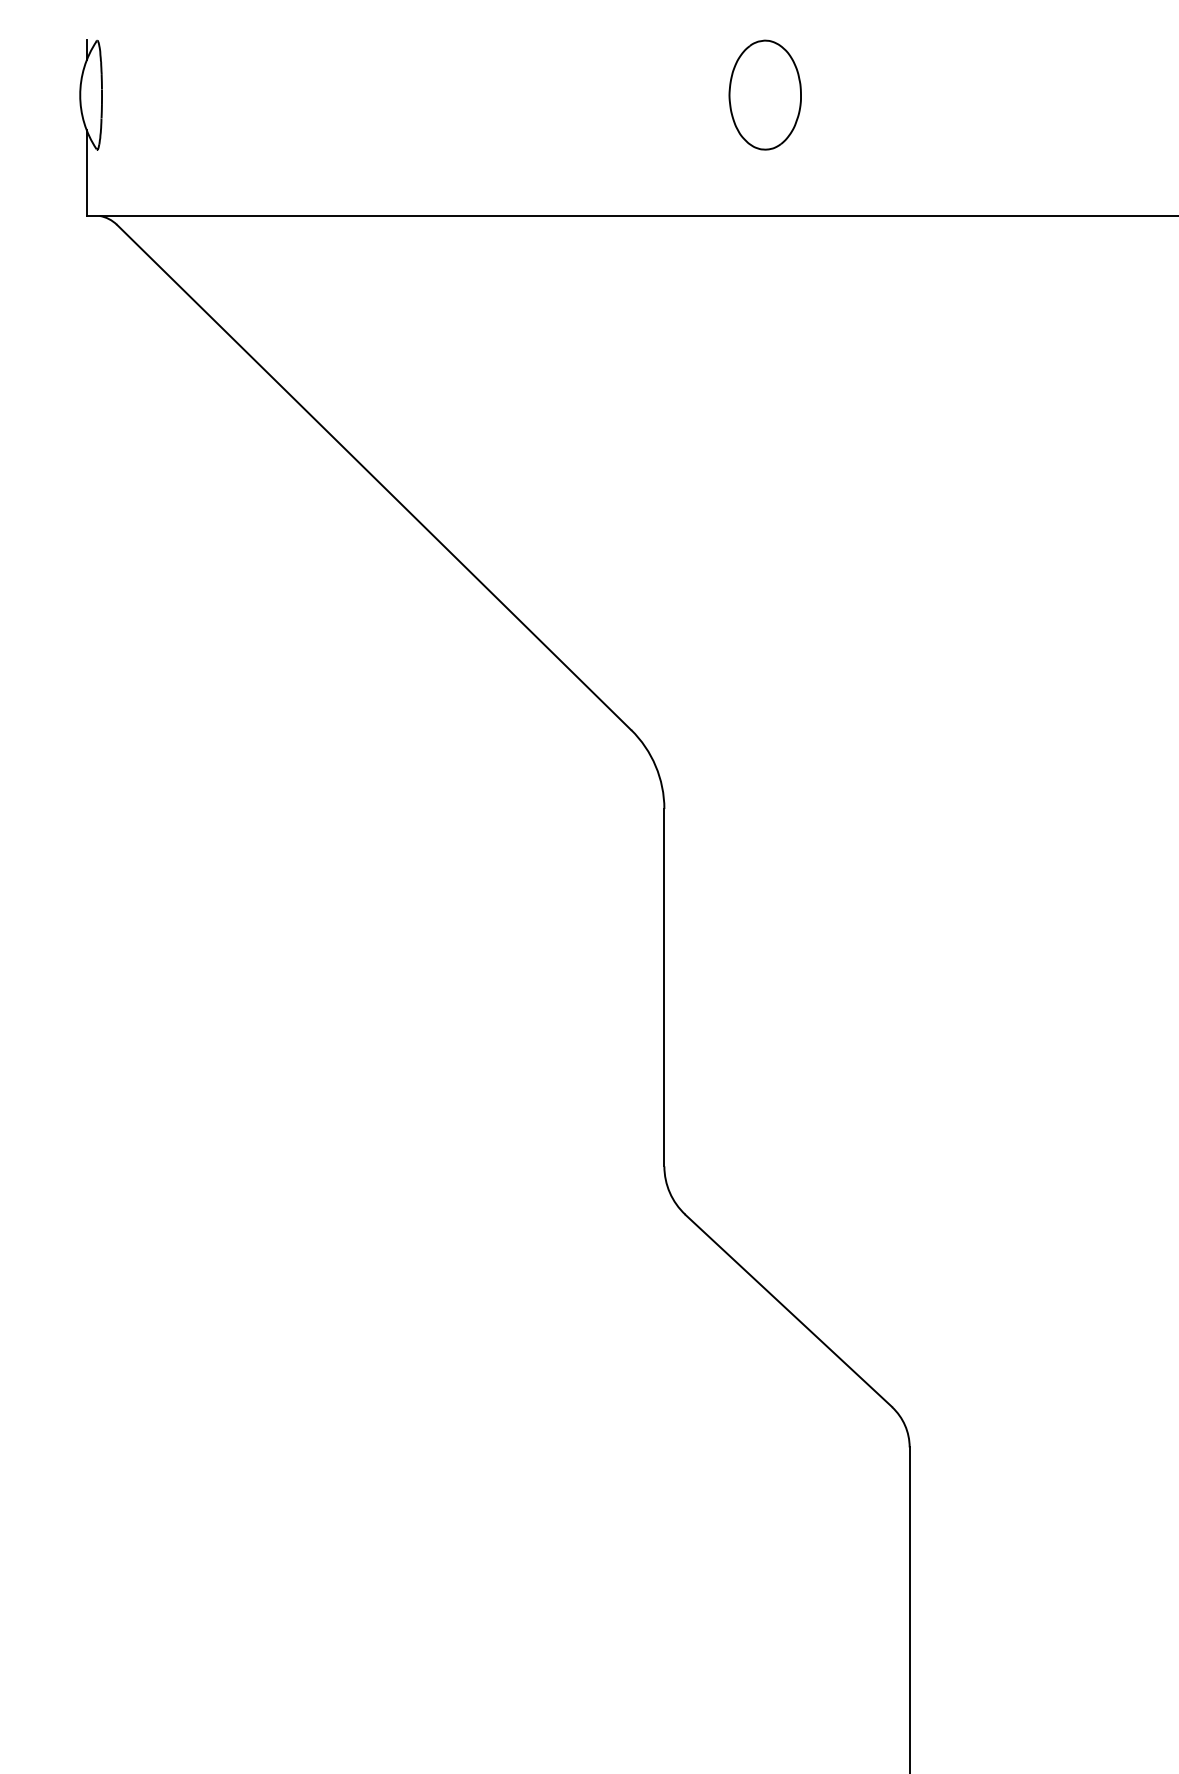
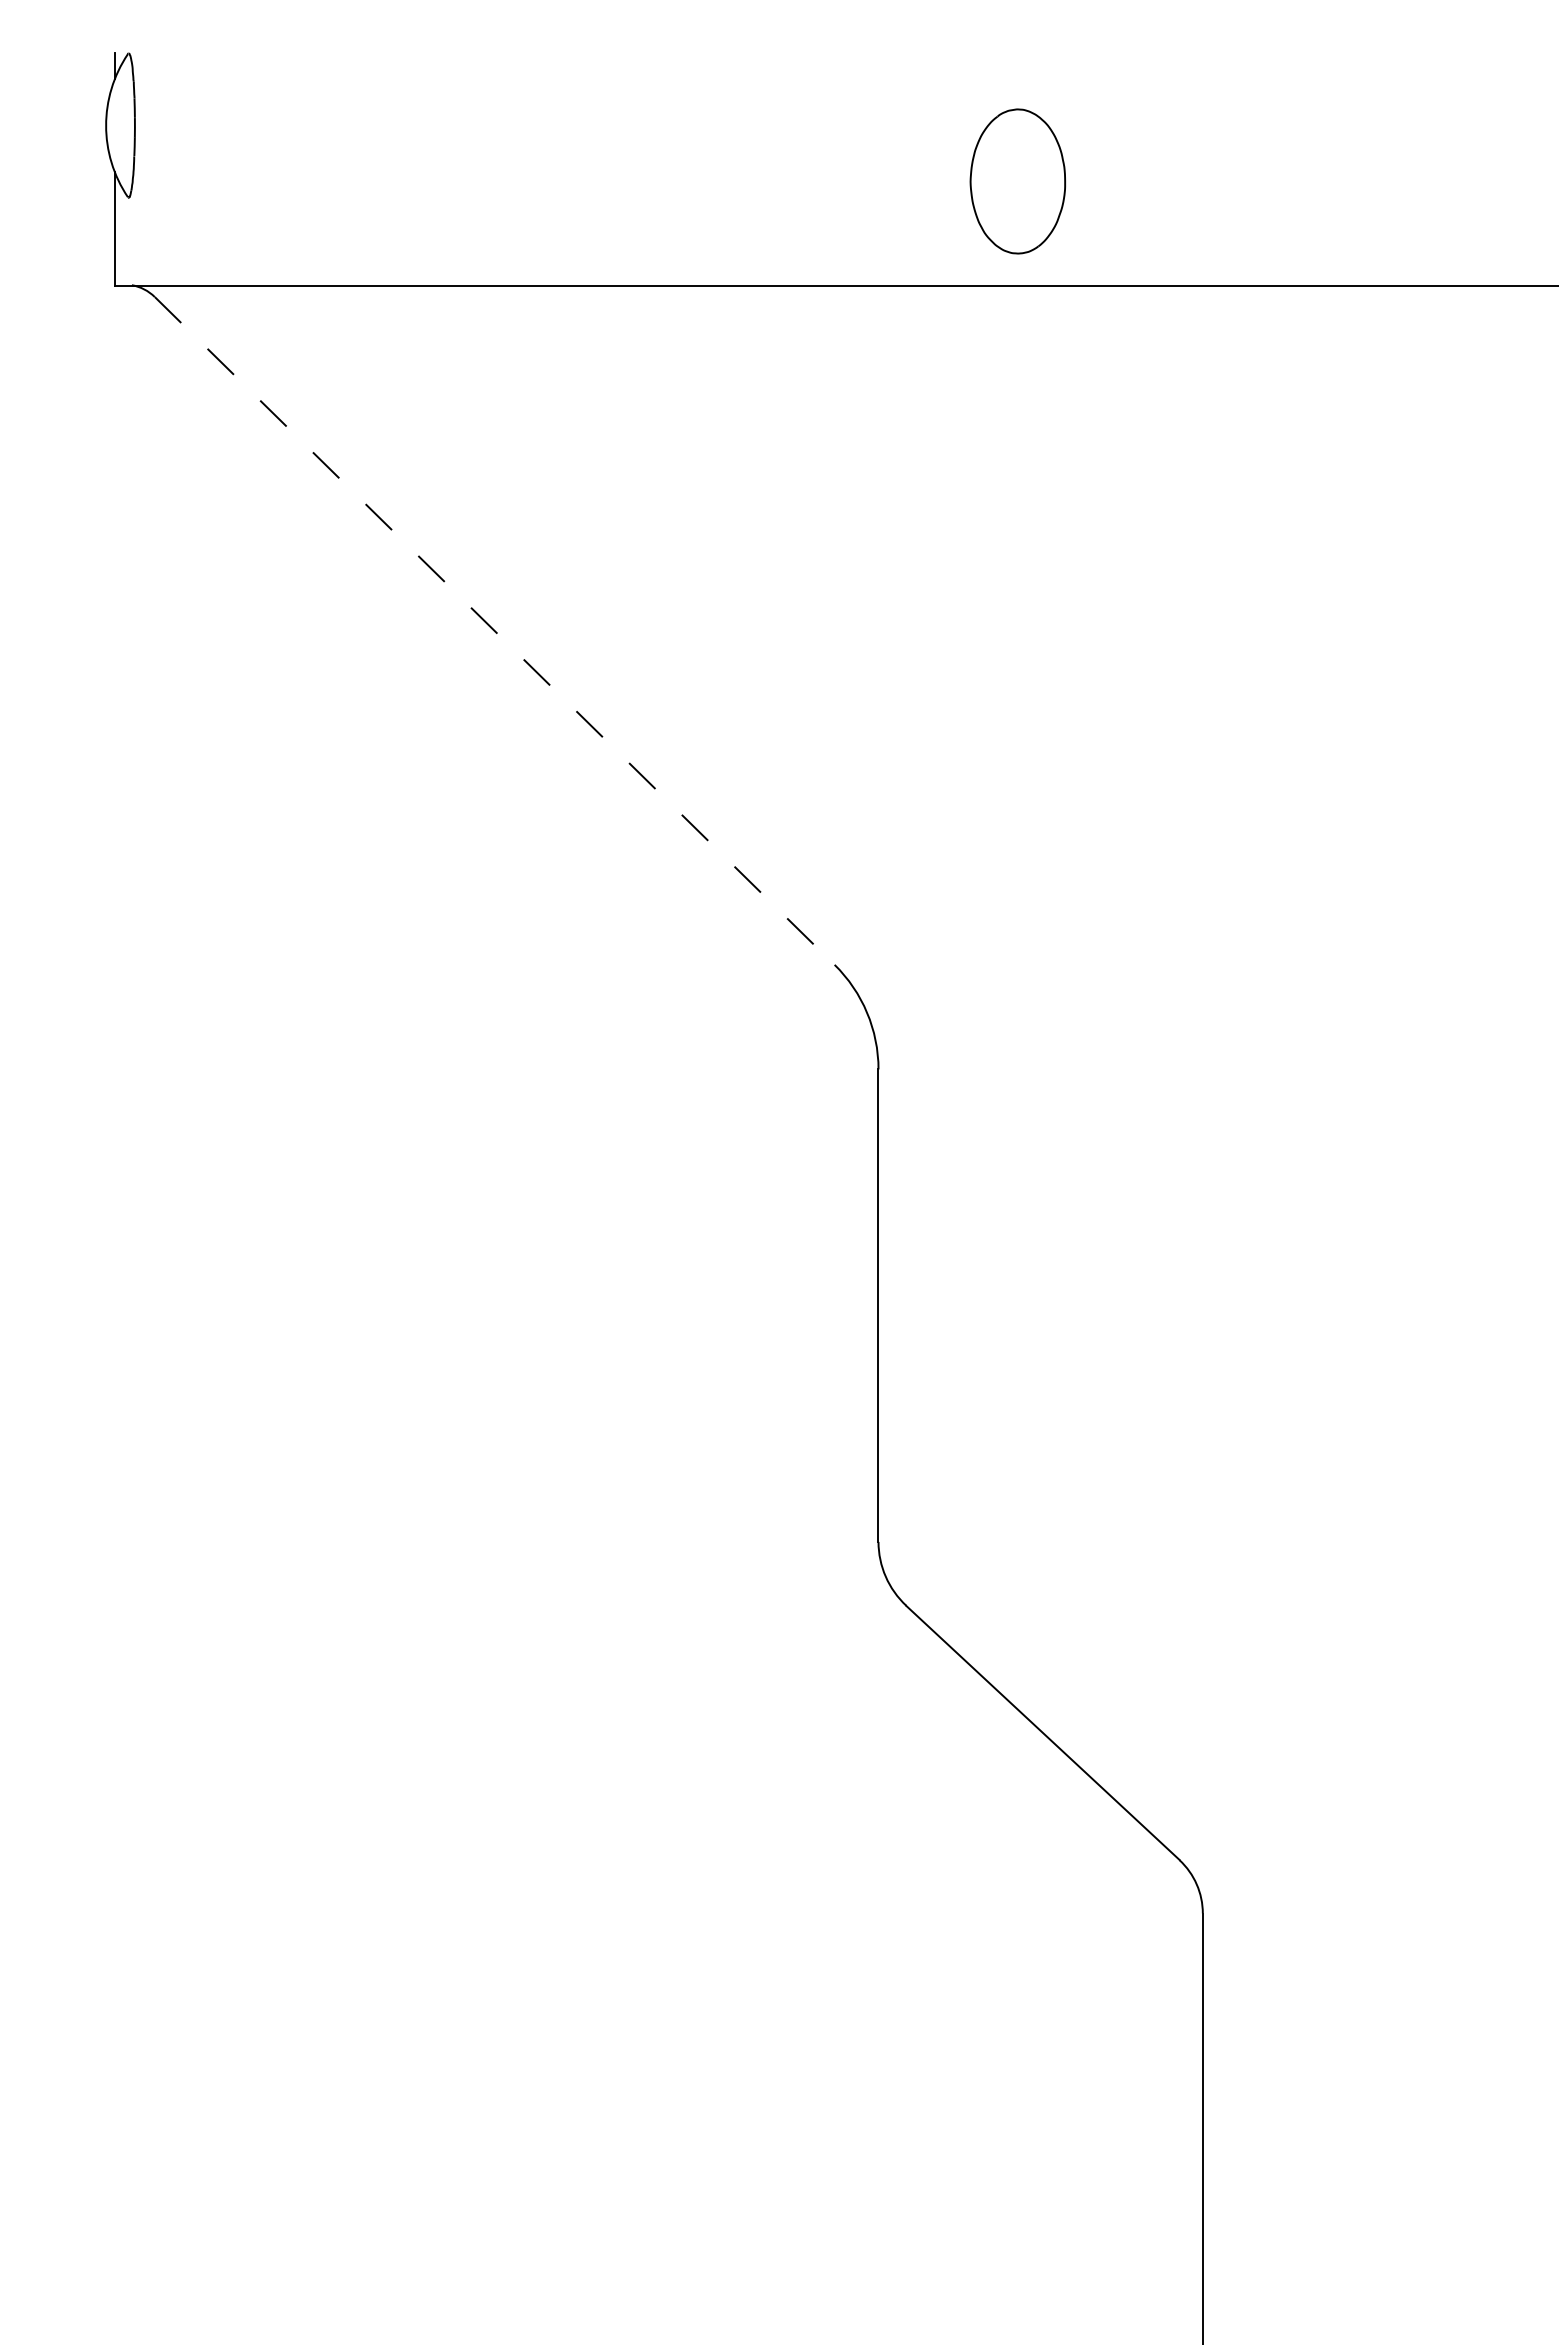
part: (764, 95) -> (1017, 181), moved
line: (374, 477) -> (495, 631), solid -> dashed

